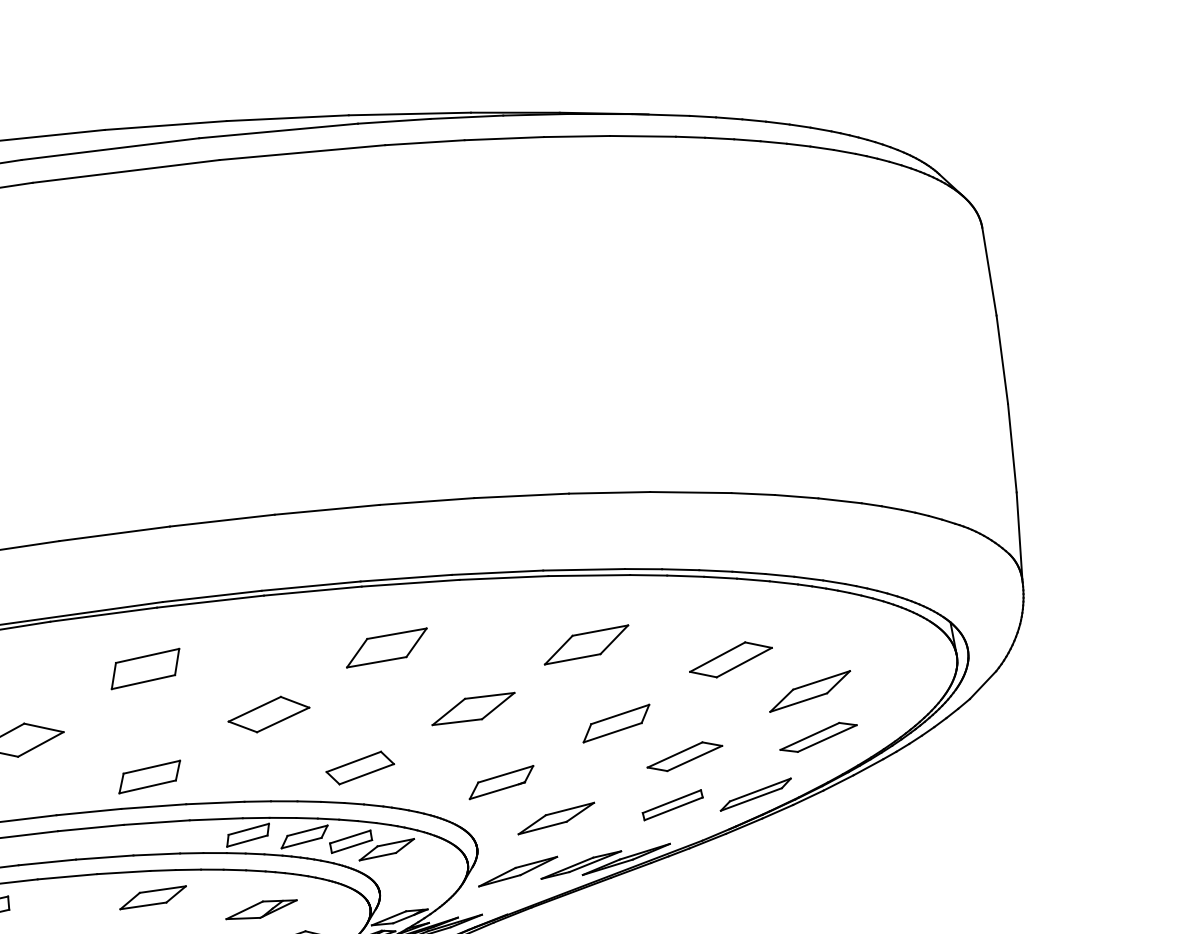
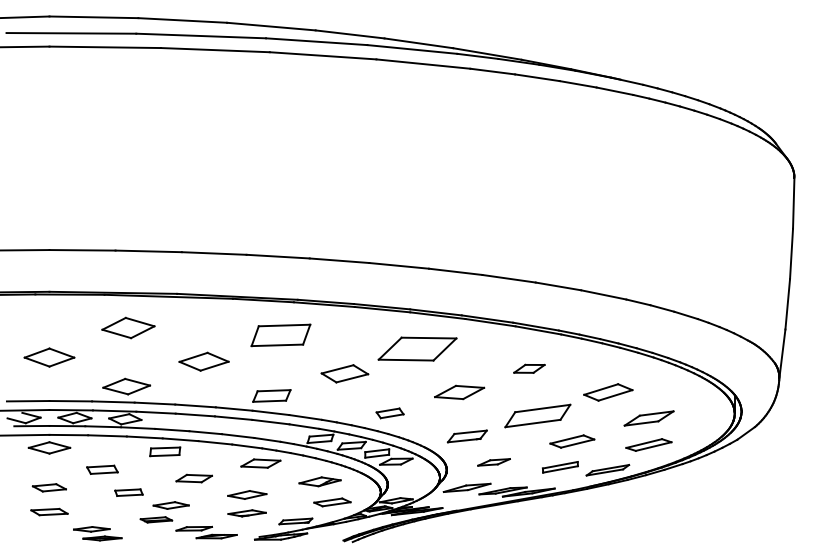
part: (586, 644) -> (529, 368), size x0.6
part: (386, 648) -> (417, 349), size x1.6
part: (144, 667) -> (280, 334), size x1.4
part: (615, 723) -> (537, 415), size x1.6
part: (359, 768) -> (389, 413), size x0.7
part: (555, 818) -> (493, 462), size x0.7

